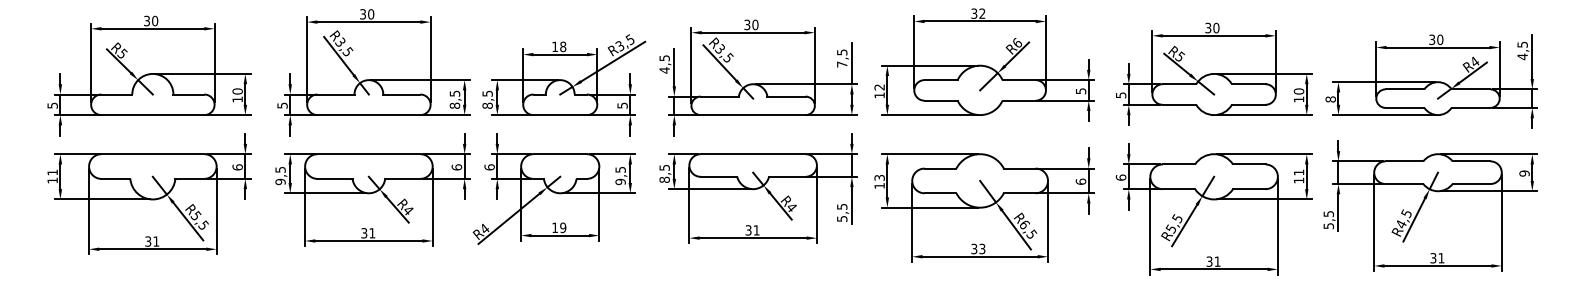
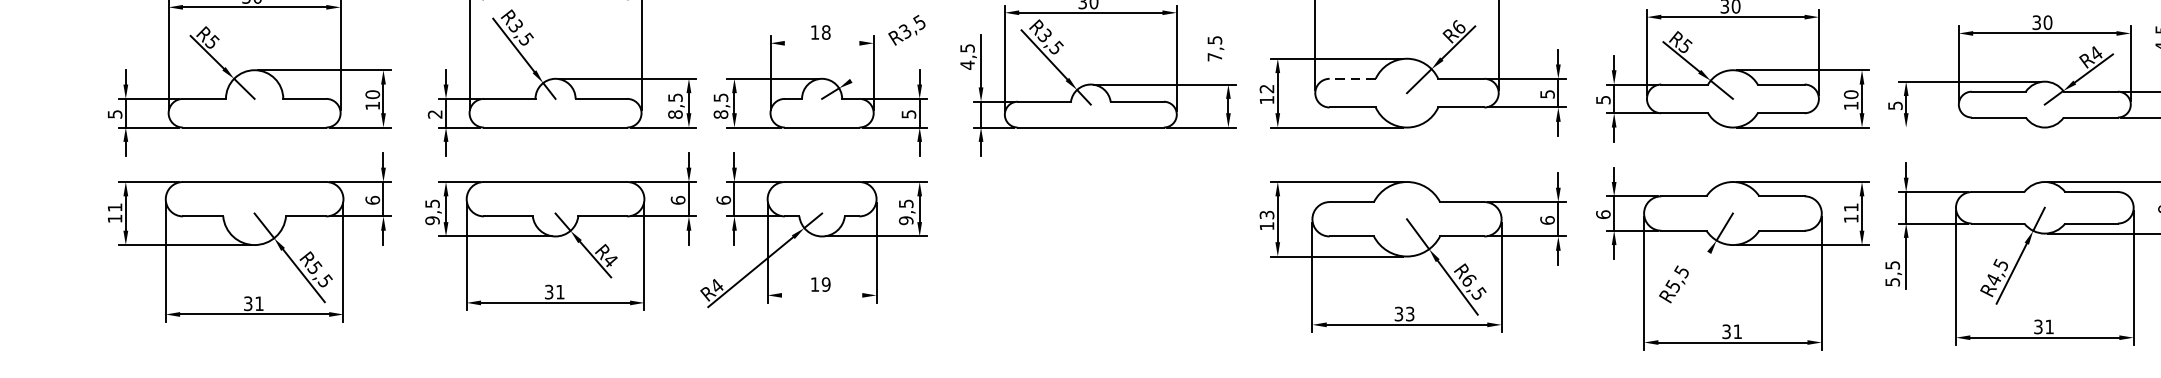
line: (559, 54) -> (821, 43), removed
line: (613, 61) -> (896, 52), removed
line: (851, 63) -> (1227, 55), removed
line: (941, 80) -> (1353, 79), solid -> dashed
text: (1330, 99) -> (1895, 105), 8 -> 5
text: (282, 105) -> (435, 114), 5 -> 2
line: (1384, 115) -> (1970, 128), removed
part: (758, 188) -> (1098, 229), removed
line: (1184, 225) -> (1691, 281), removed
line: (560, 235) -> (822, 295), removed

